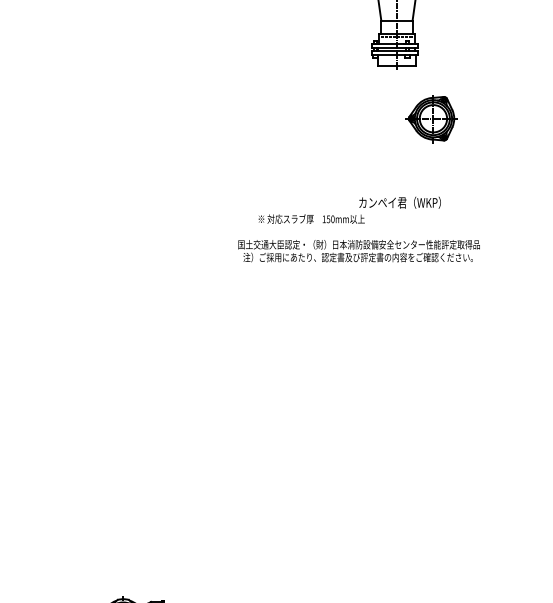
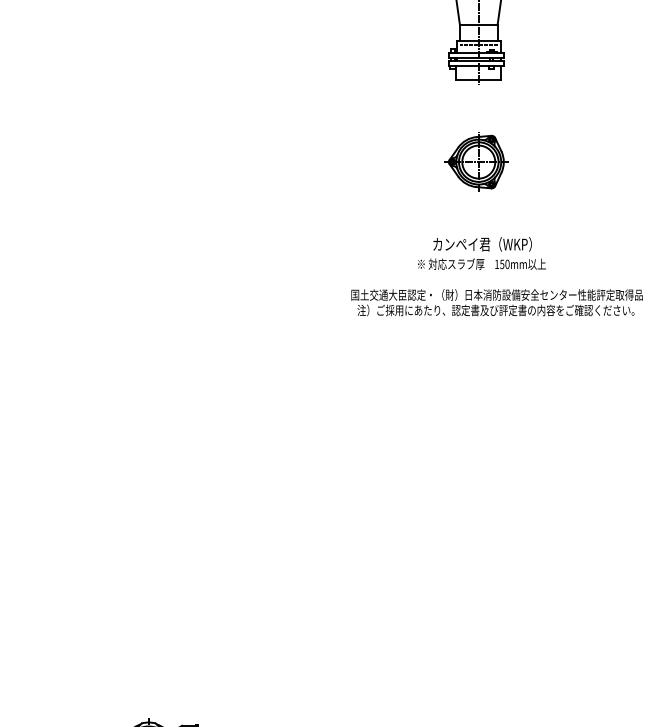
part: (431, 118) -> (476, 161), moved
text: (311, 218) -> (481, 263), moved
text: (358, 250) -> (496, 302), moved

